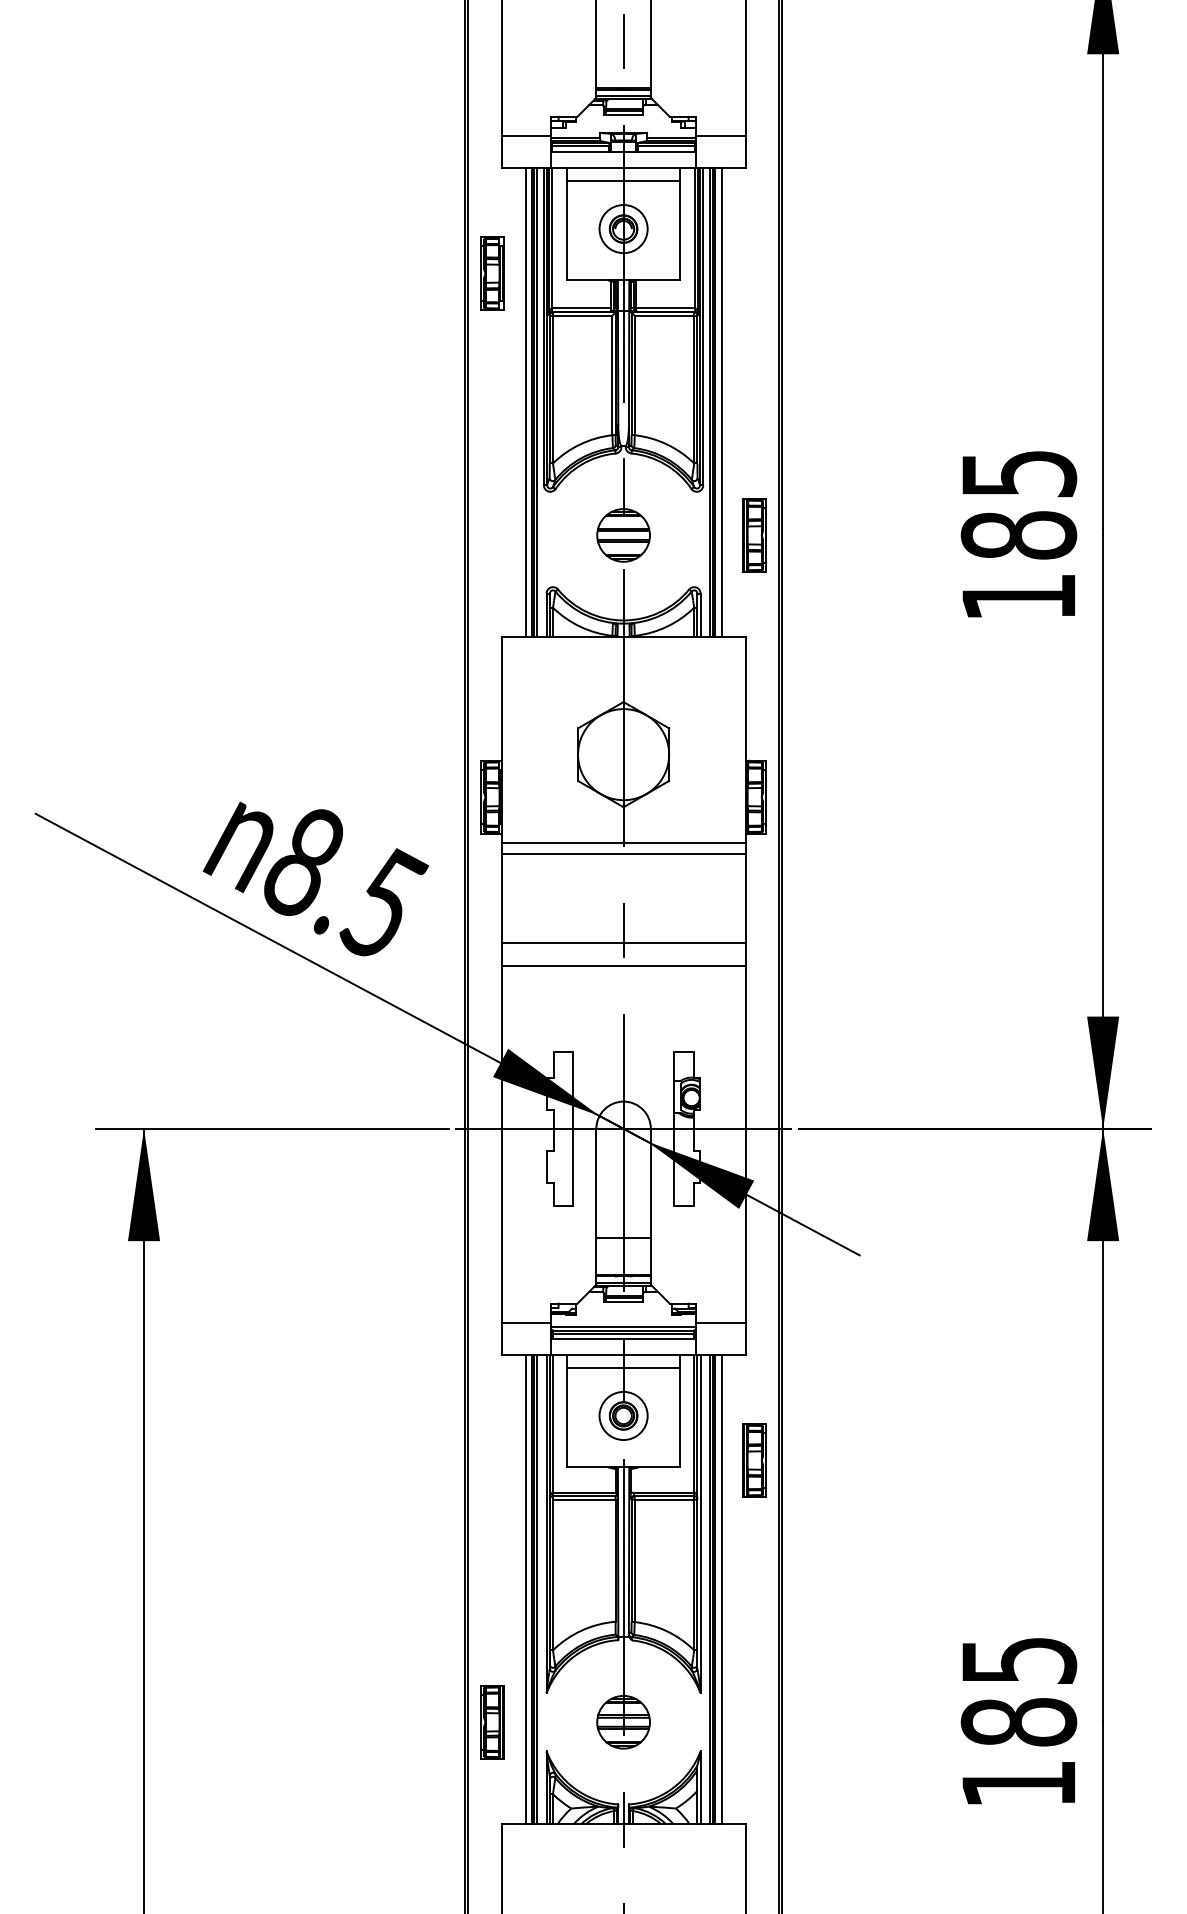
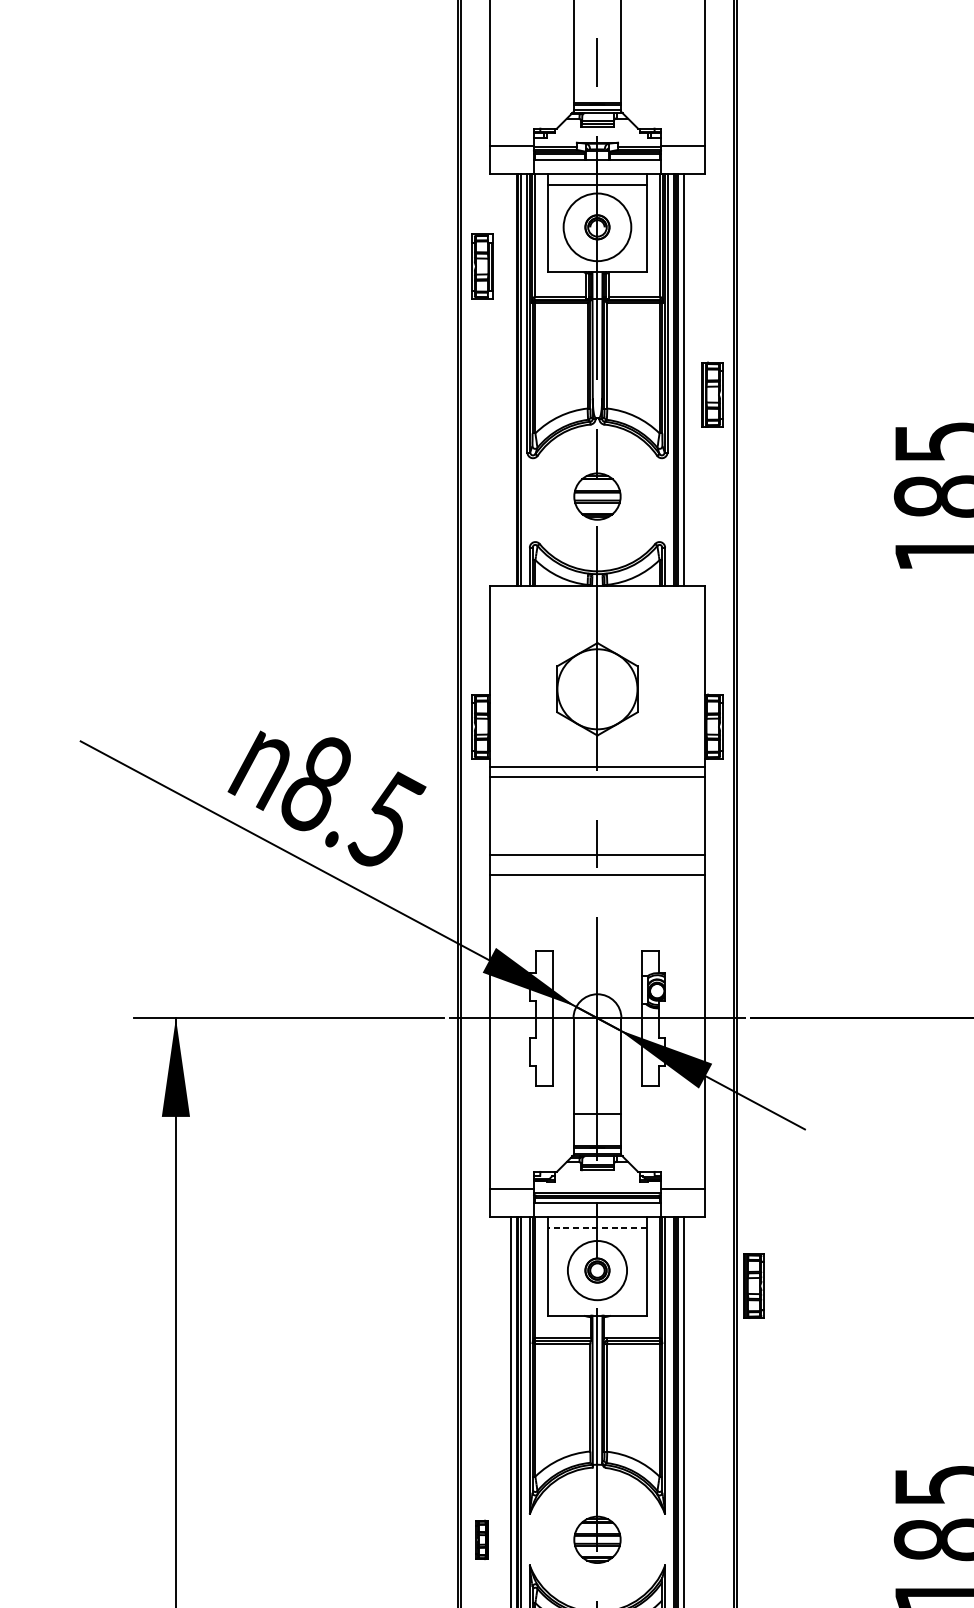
circle: (623, 229) -> (597, 227), size x1.6
line: (525, 402) -> (511, 379), removed
part: (754, 535) -> (712, 394), moved
line: (623, 1367) -> (597, 1227), solid -> dashed
circle: (623, 1415) -> (597, 1270), size x1.4
part: (754, 1460) -> (753, 1286), moved
part: (492, 1722) -> (482, 1540), size x0.6

